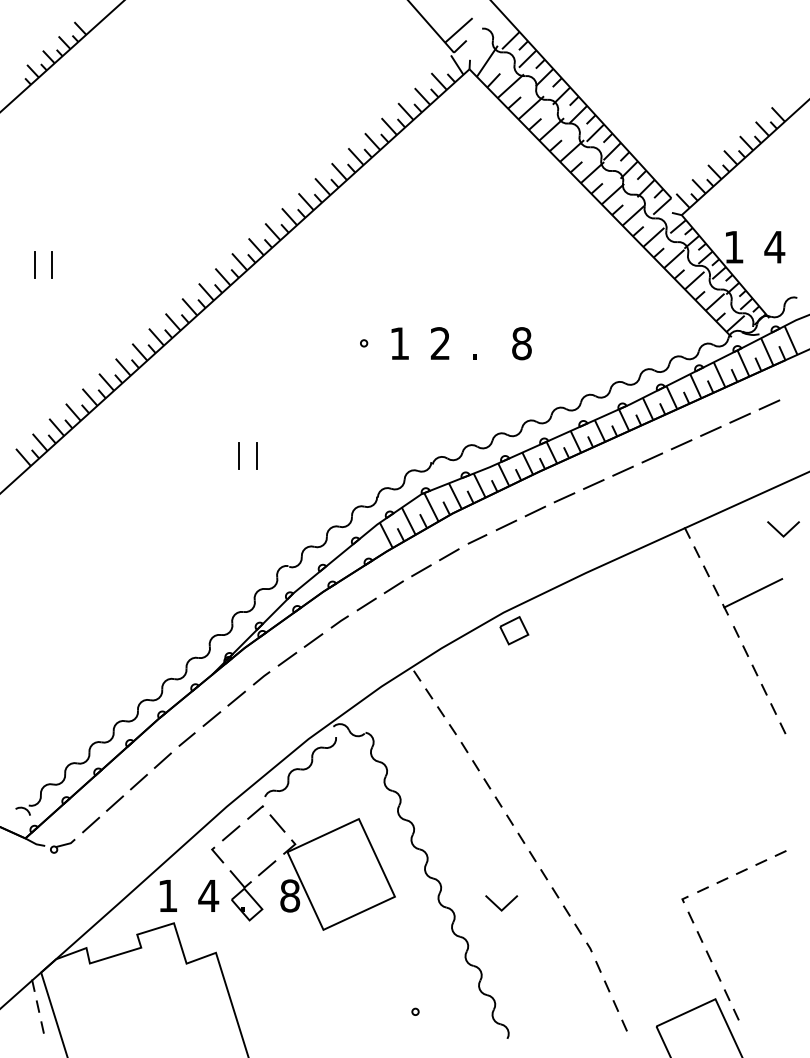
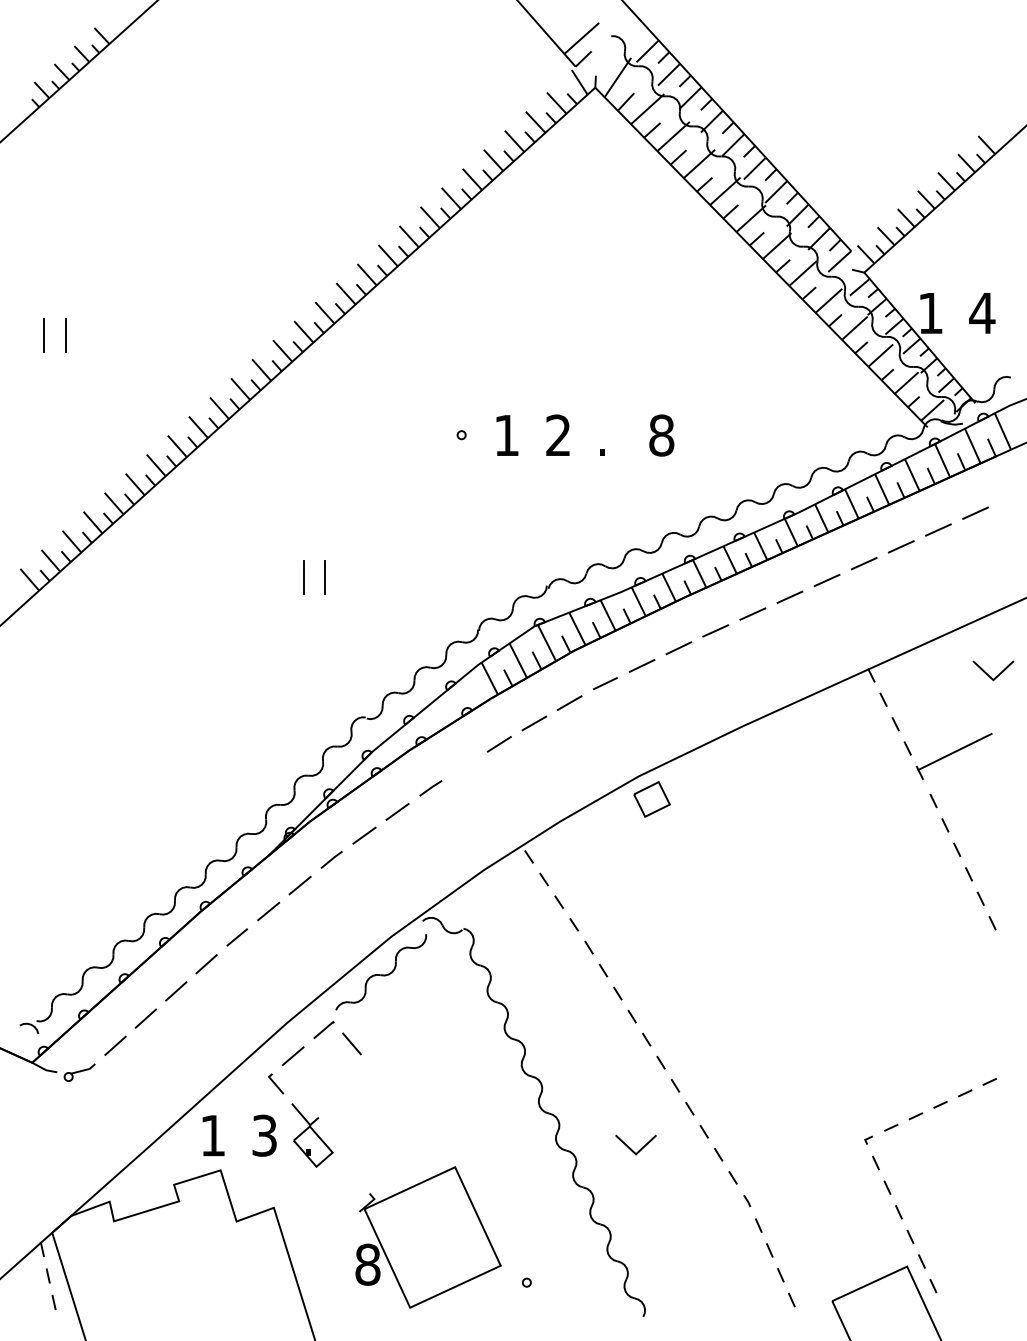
line: (366, 603) -> (464, 765), removed
line: (266, 868) -> (338, 1100), removed
part: (337, 874) -> (428, 1237), moved
text: (208, 895) -> (264, 1135), 4 -> 3

